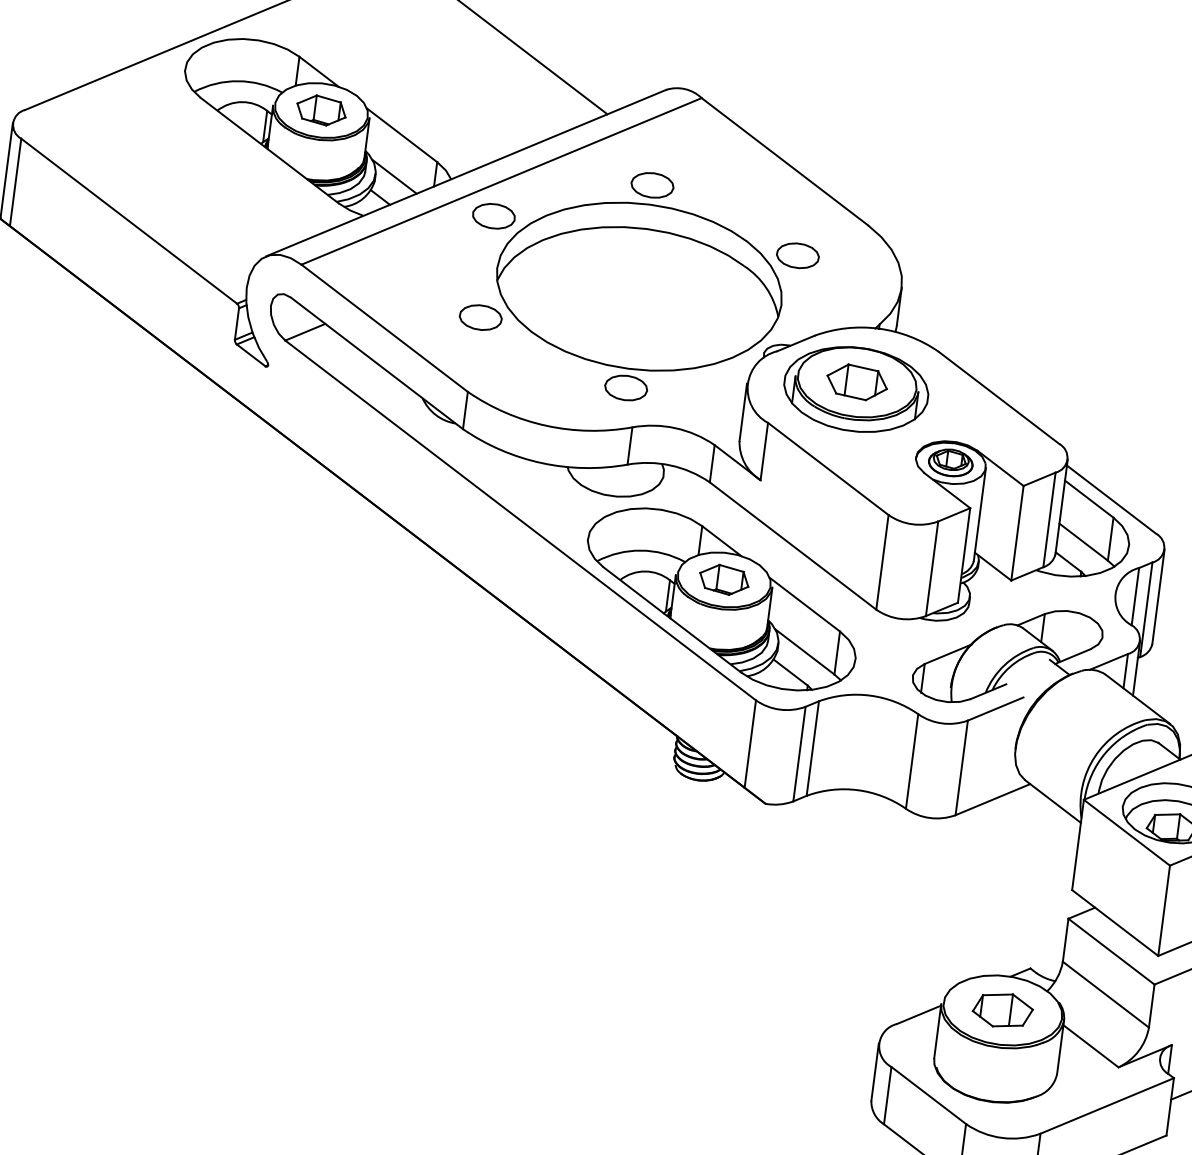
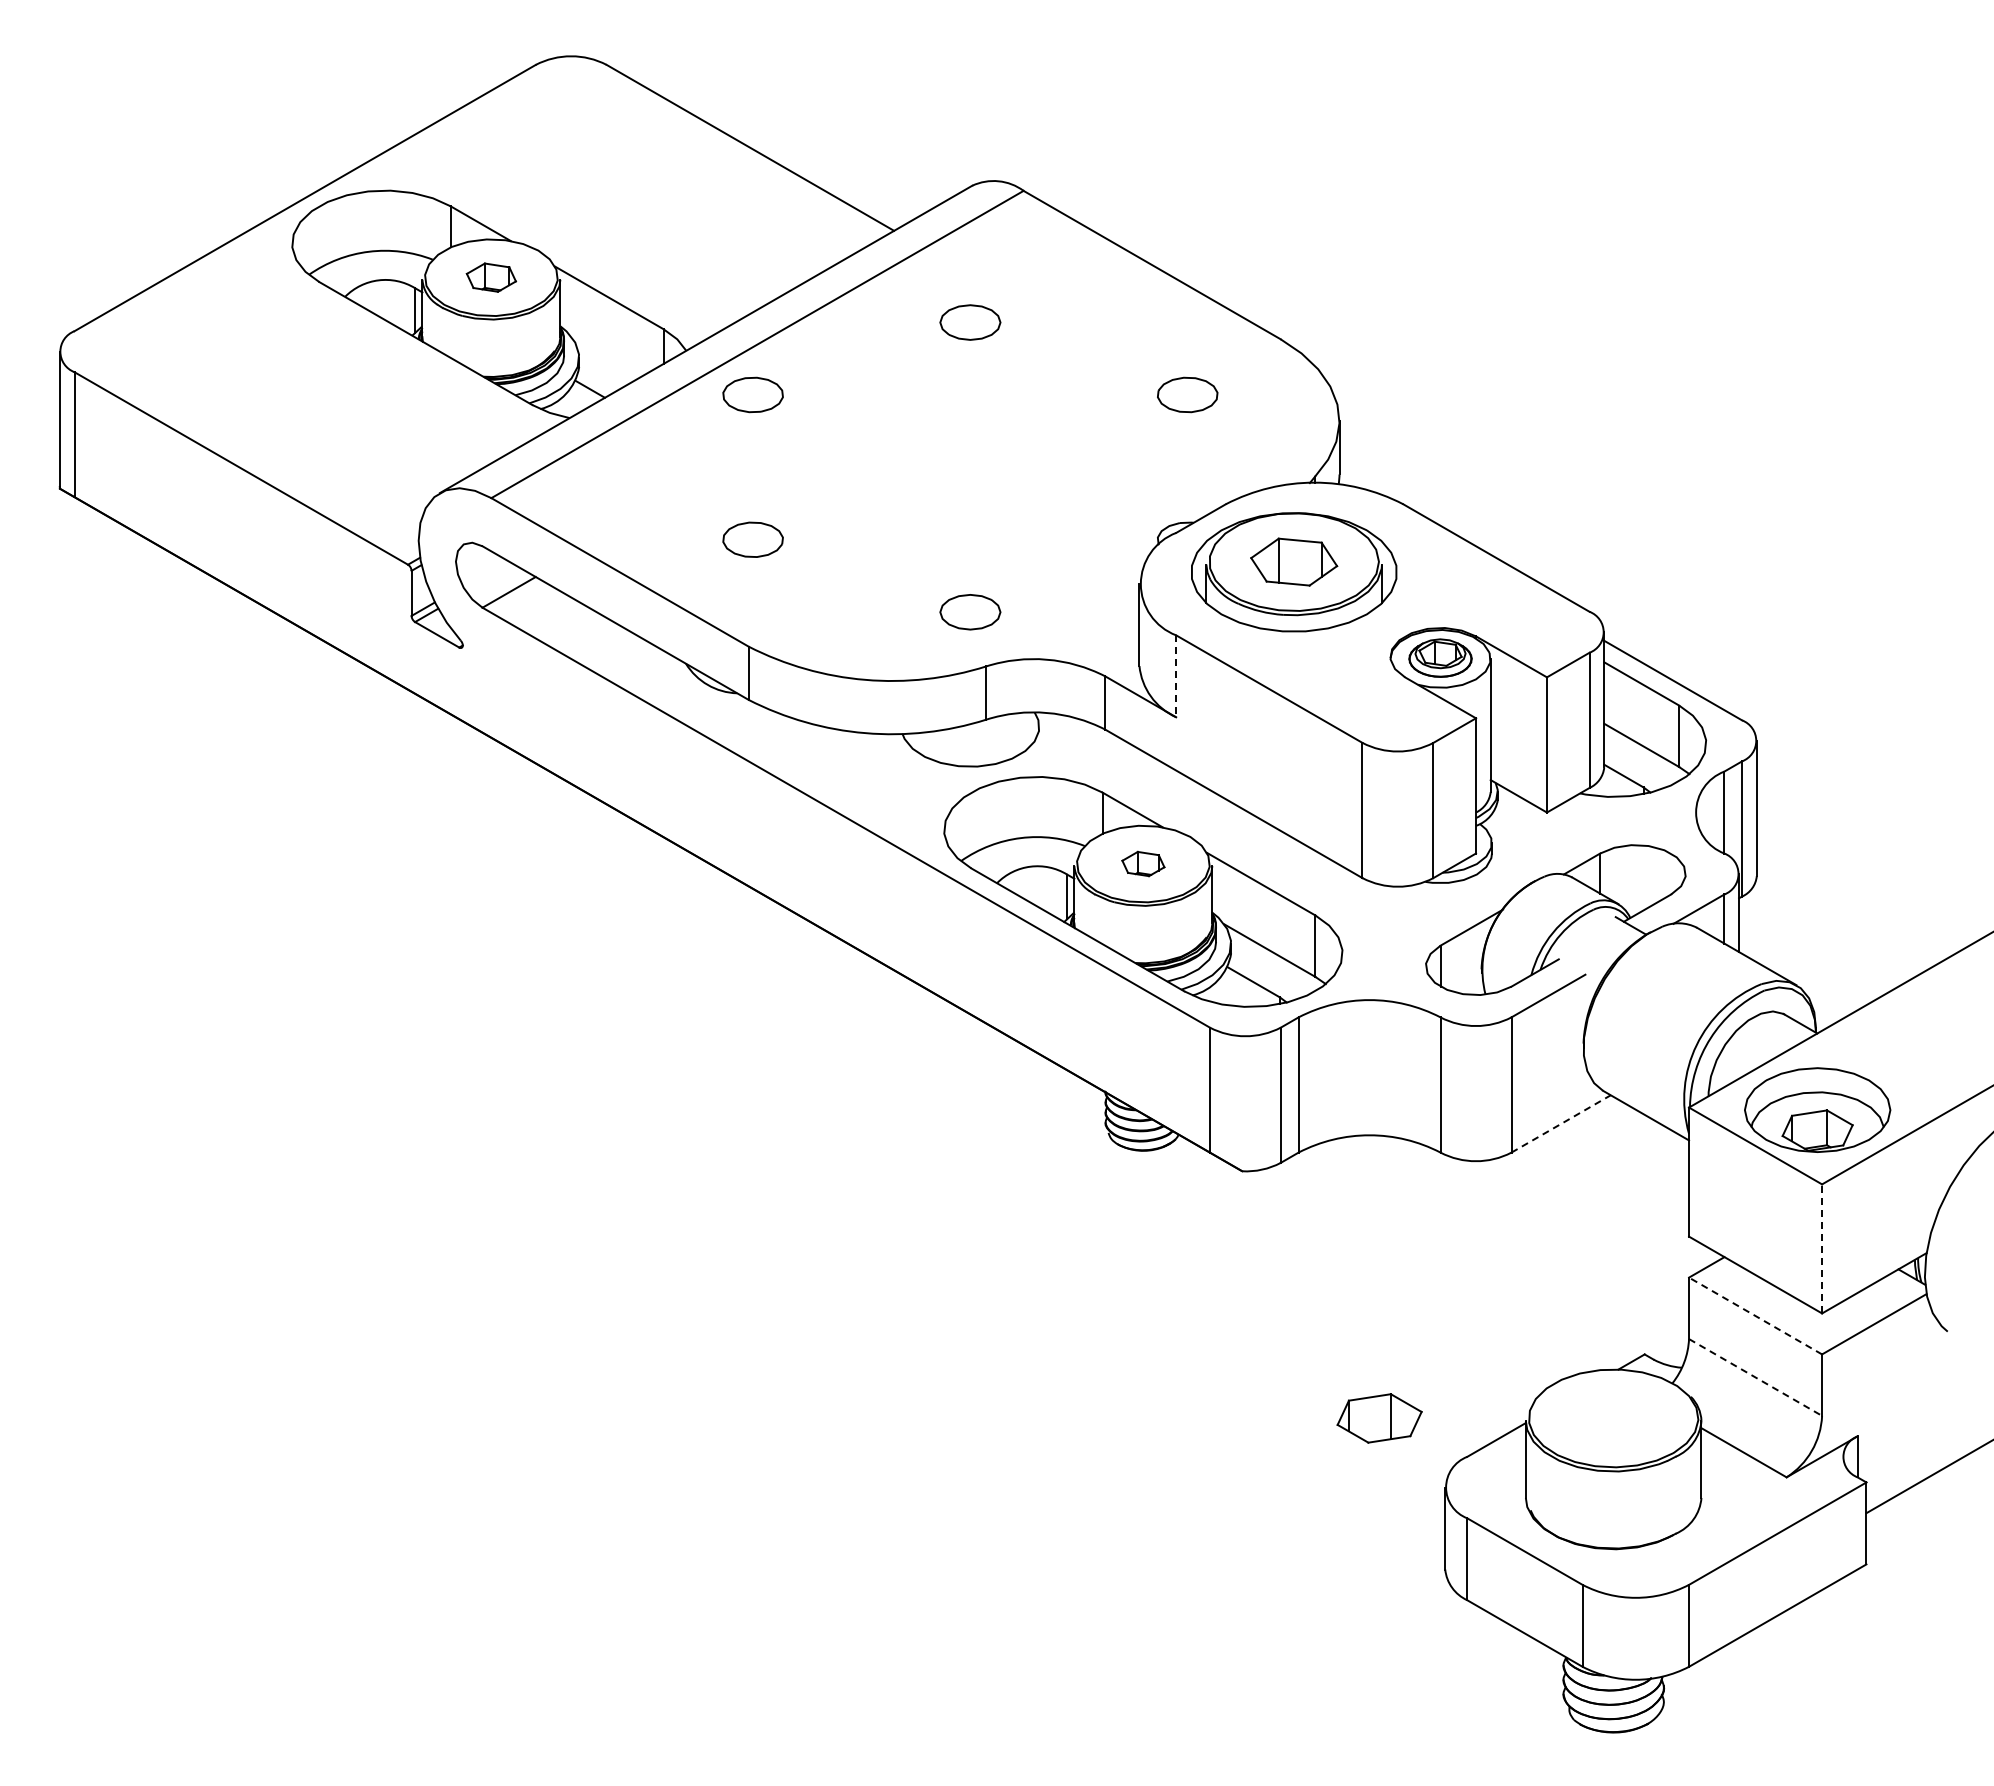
part: (321, 110) -> (491, 277), size x0.7
line: (394, 176) -> (606, 357), removed
part: (639, 286) -> (970, 467), removed
line: (764, 451) -> (1176, 676), solid -> dashed
part: (724, 579) -> (1143, 863), size x0.6
line: (993, 799) -> (1561, 1123), solid -> dashed
line: (1164, 910) -> (1822, 1248), solid -> dashed
line: (1111, 952) -> (1755, 1316), solid -> dashed
line: (1105, 994) -> (1755, 1377), solid -> dashed
part: (1002, 1010) -> (1379, 1418), moved

